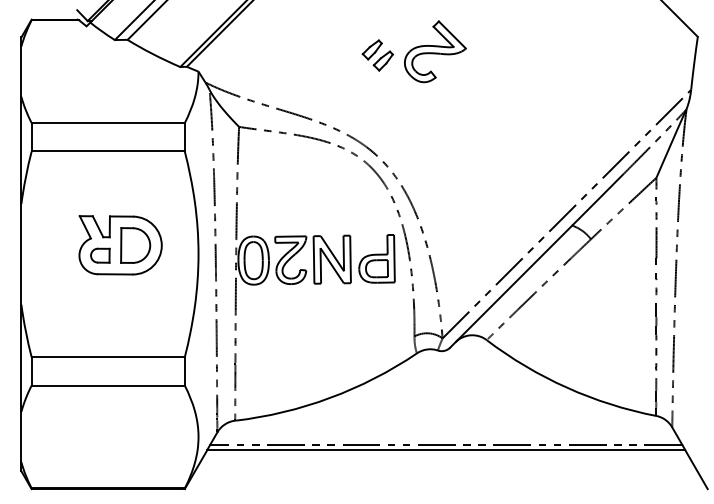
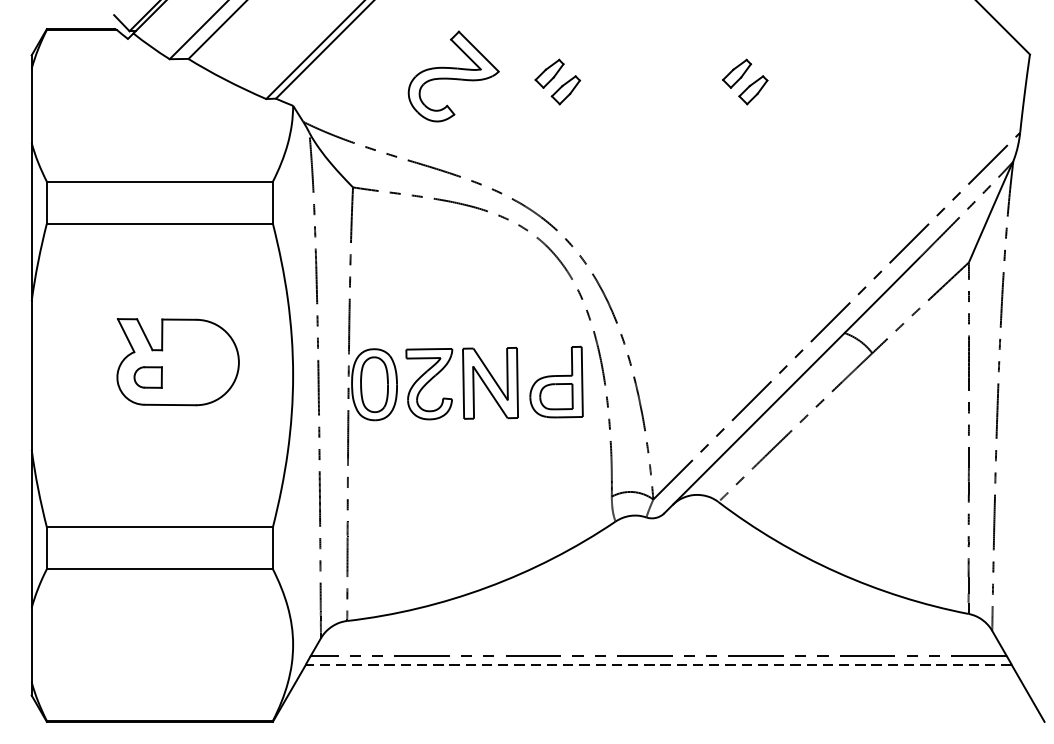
part: (435, 51) -> (453, 76), moved
part: (504, 55) -> (744, 82), added
part: (135, 245) -> (200, 362), removed
line: (445, 450) -> (657, 664), solid -> dashed

